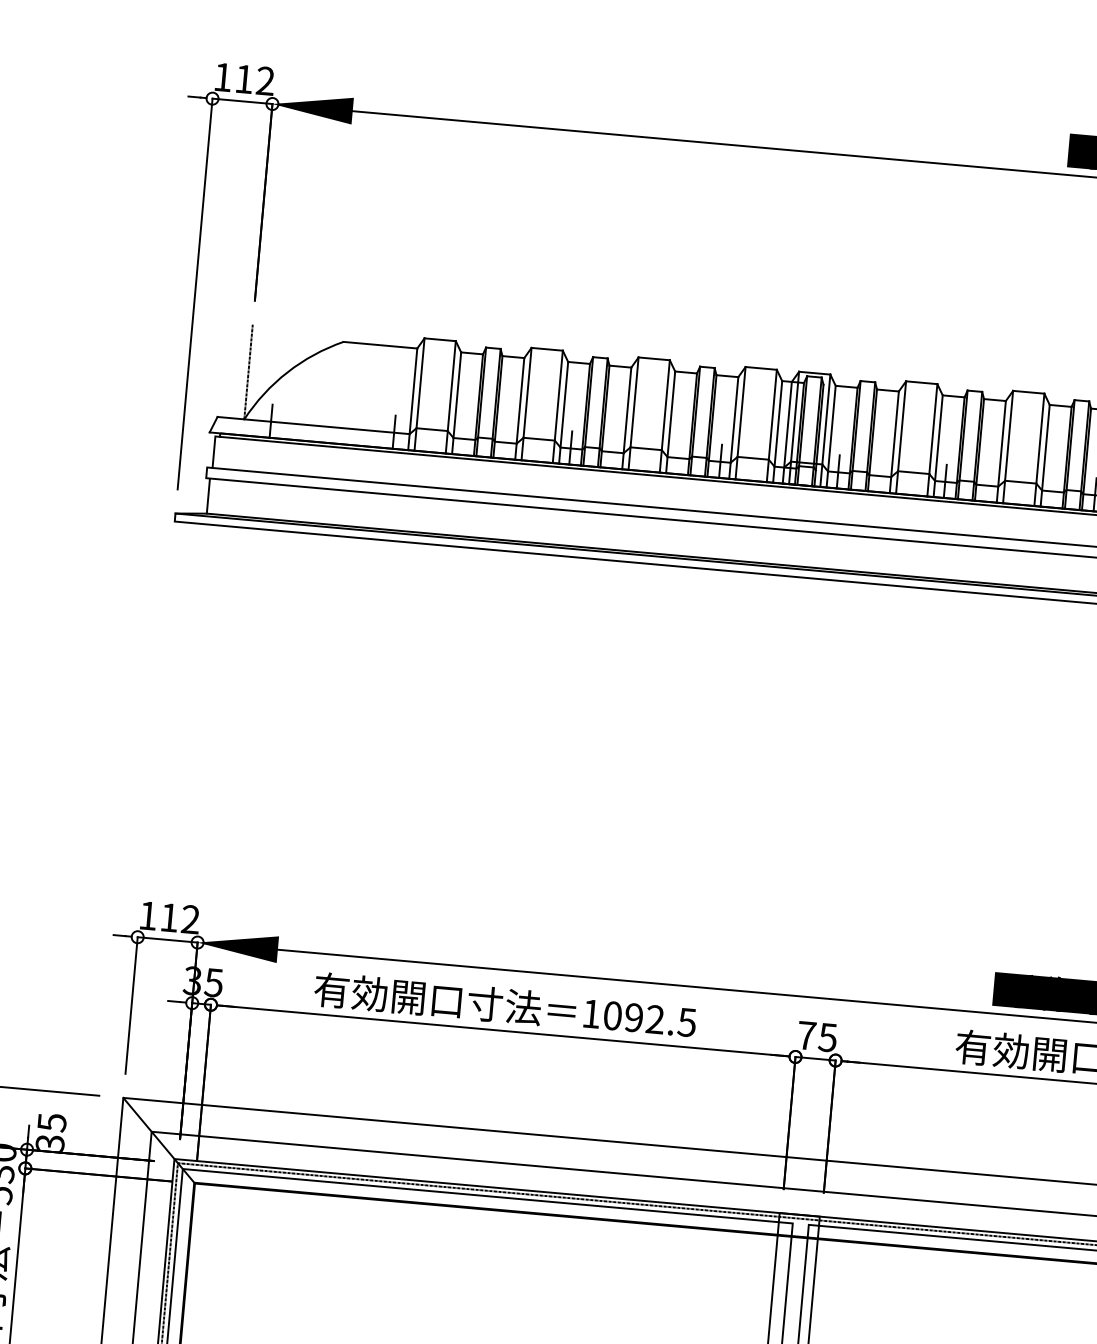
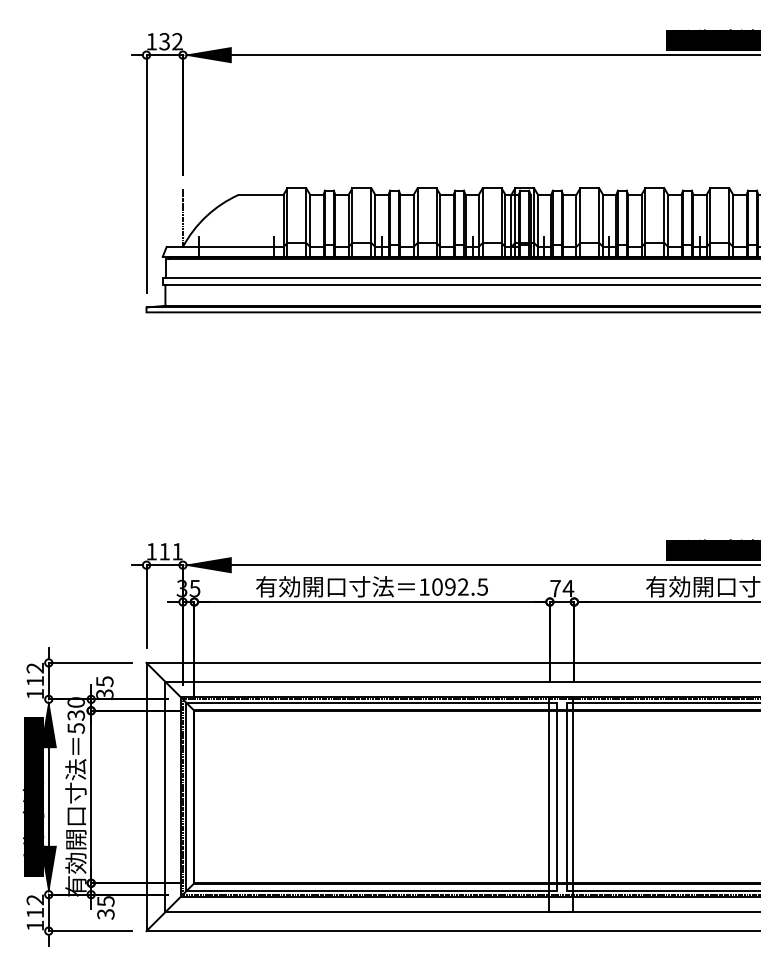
text: (244, 78) -> (164, 41), 112 -> 132
text: (190, 919) -> (177, 551), 112 -> 111
text: (828, 1037) -> (568, 588), 75 -> 74

